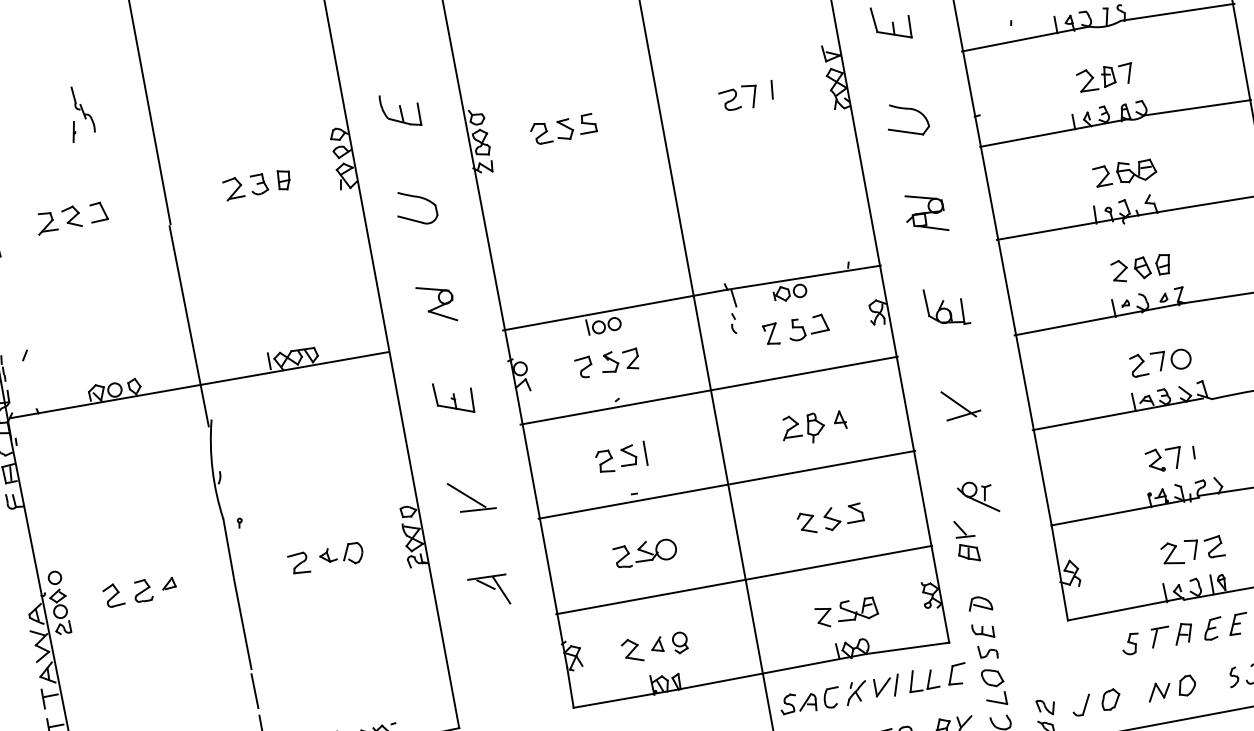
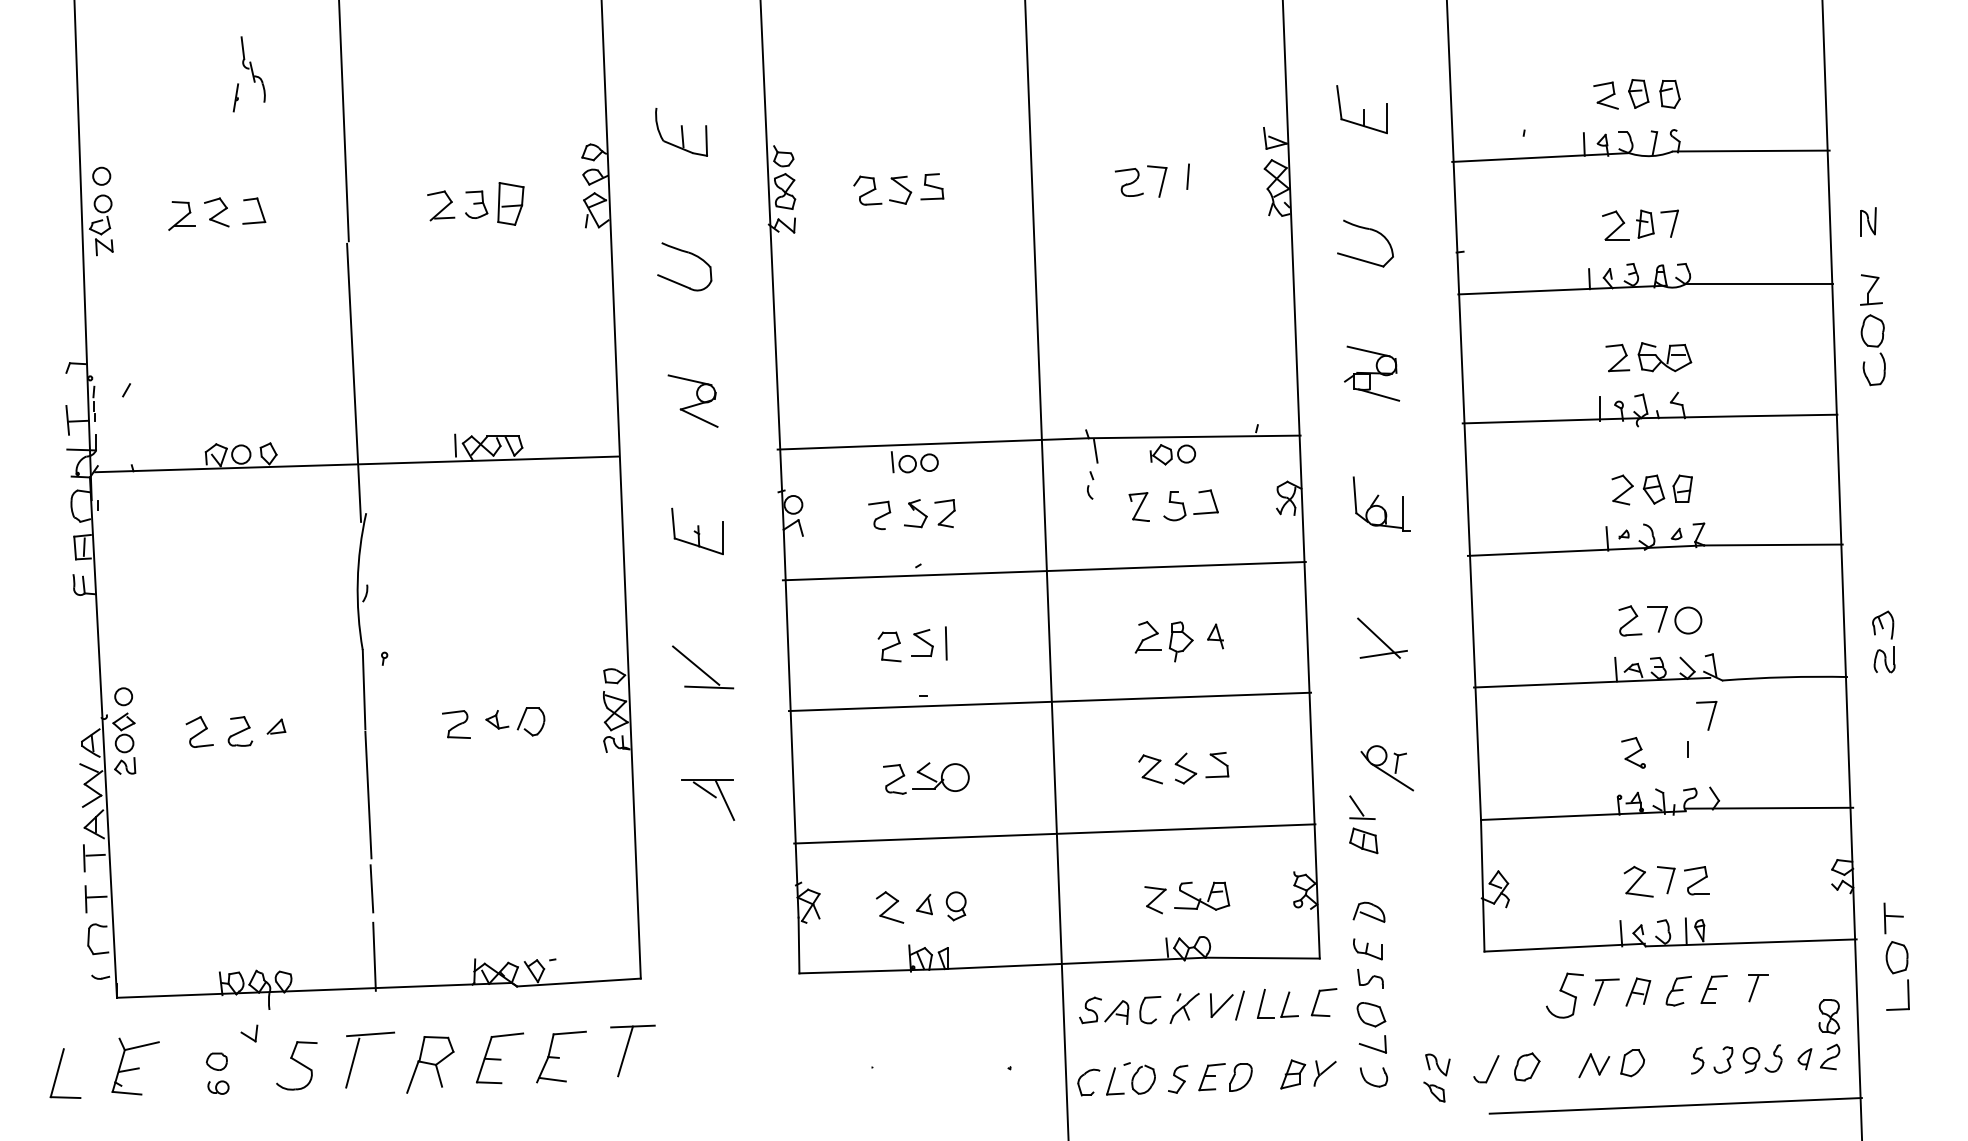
part: (283, 179) -> (510, 203), size x1.6
part: (1173, 457) -> (1706, 715), moved
part: (1130, 643) -> (1564, 995), size x1.6

